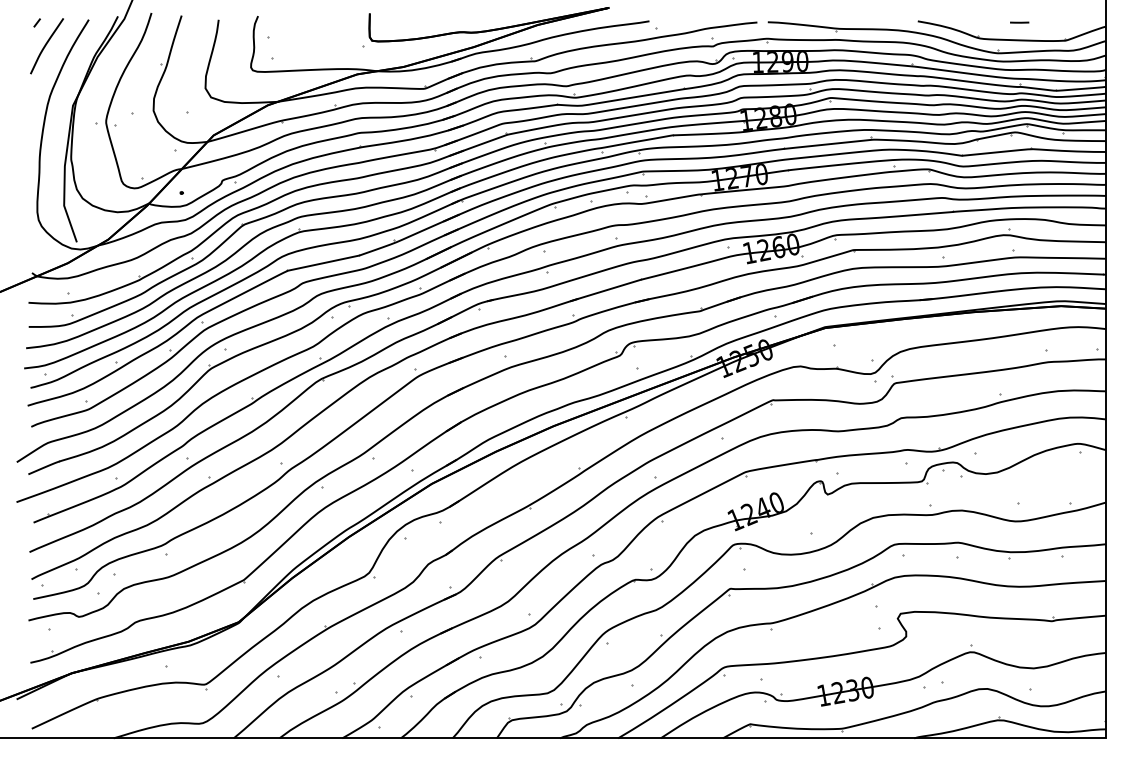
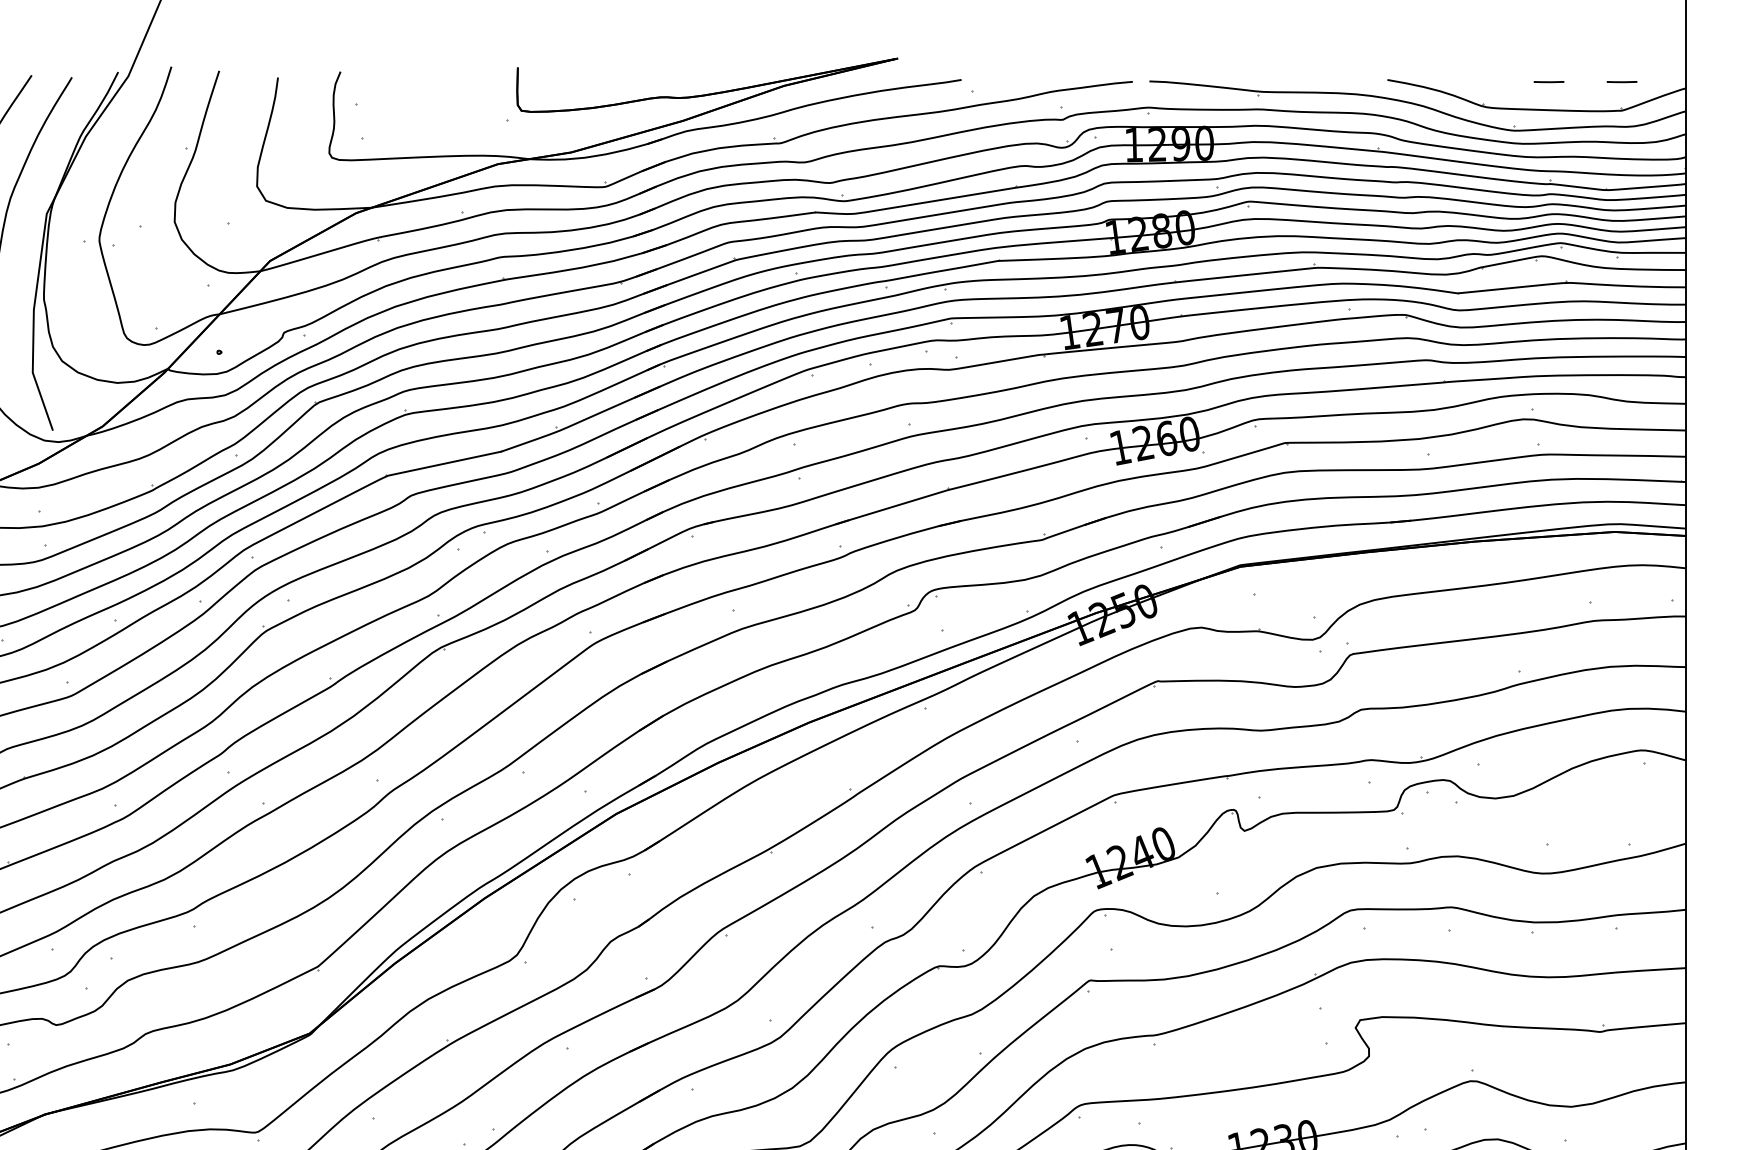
line: (1065, 22) -> (1621, 81), added

